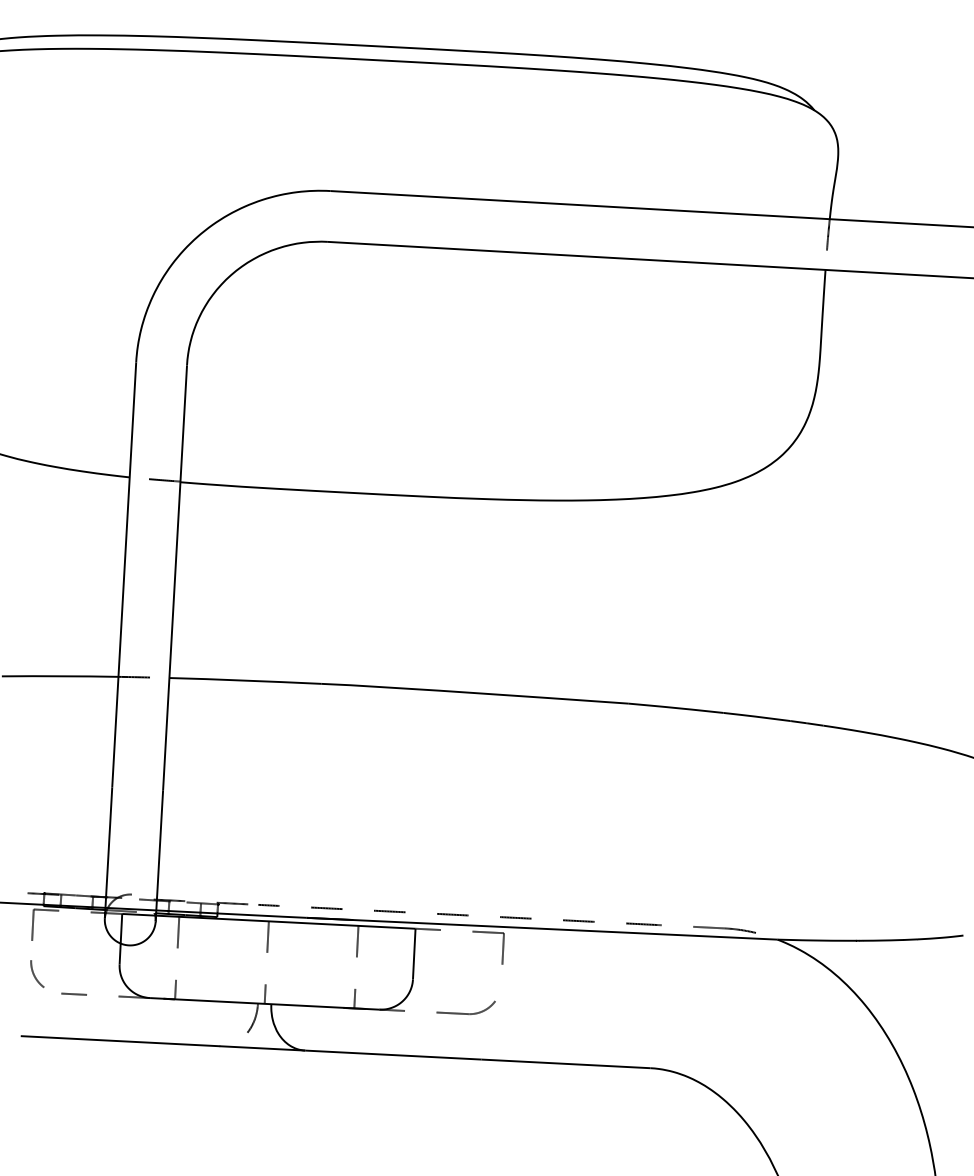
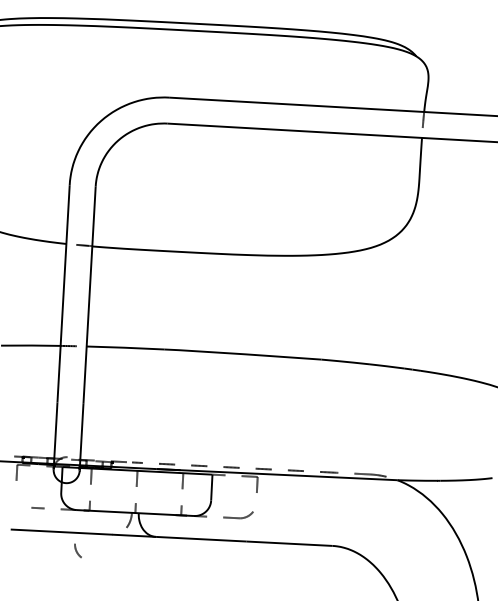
curve: (36, 973) -> (77, 550), moved

